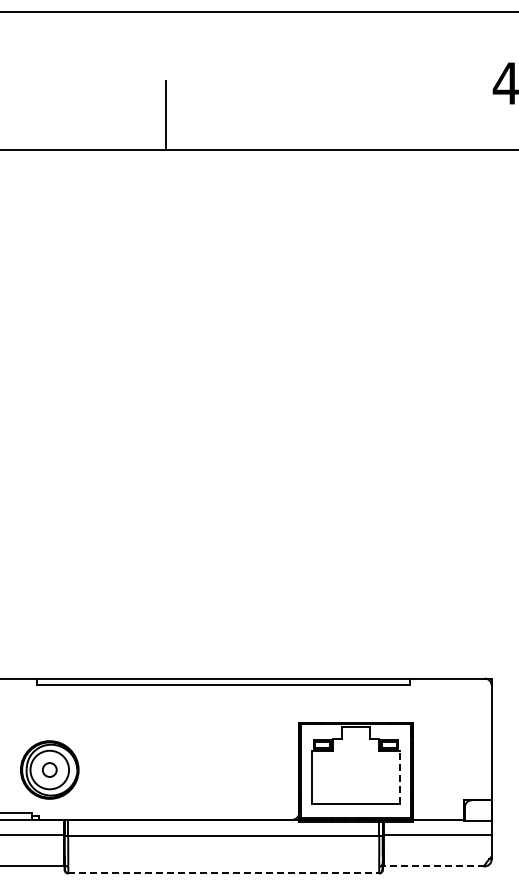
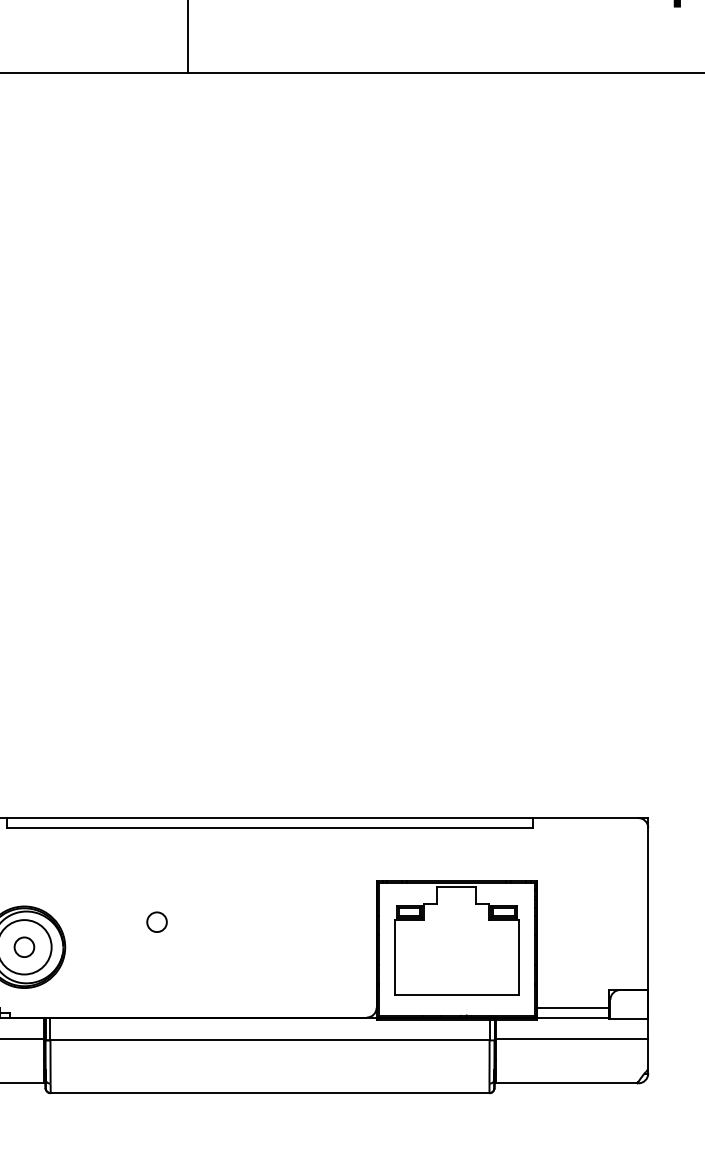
circle: (143, 752) -> (156, 922), added
line: (399, 776) -> (518, 956), dashed -> solid
line: (437, 812) -> (571, 1007), added
line: (433, 866) -> (566, 1083), dashed -> solid
line: (224, 873) -> (271, 1093), dashed -> solid

